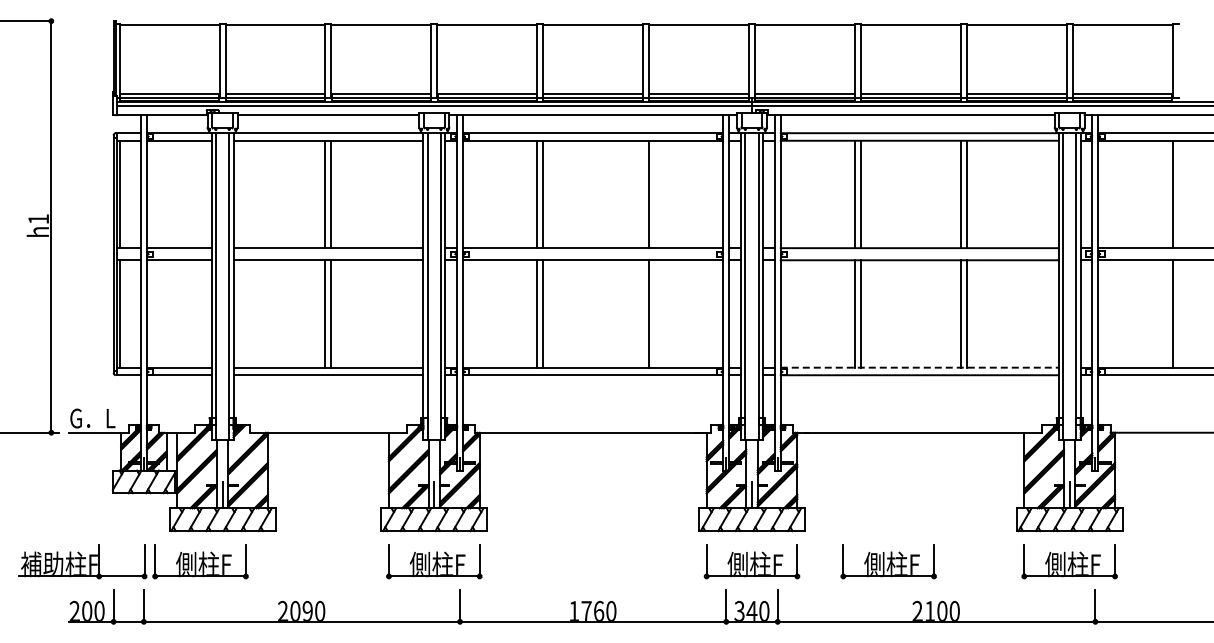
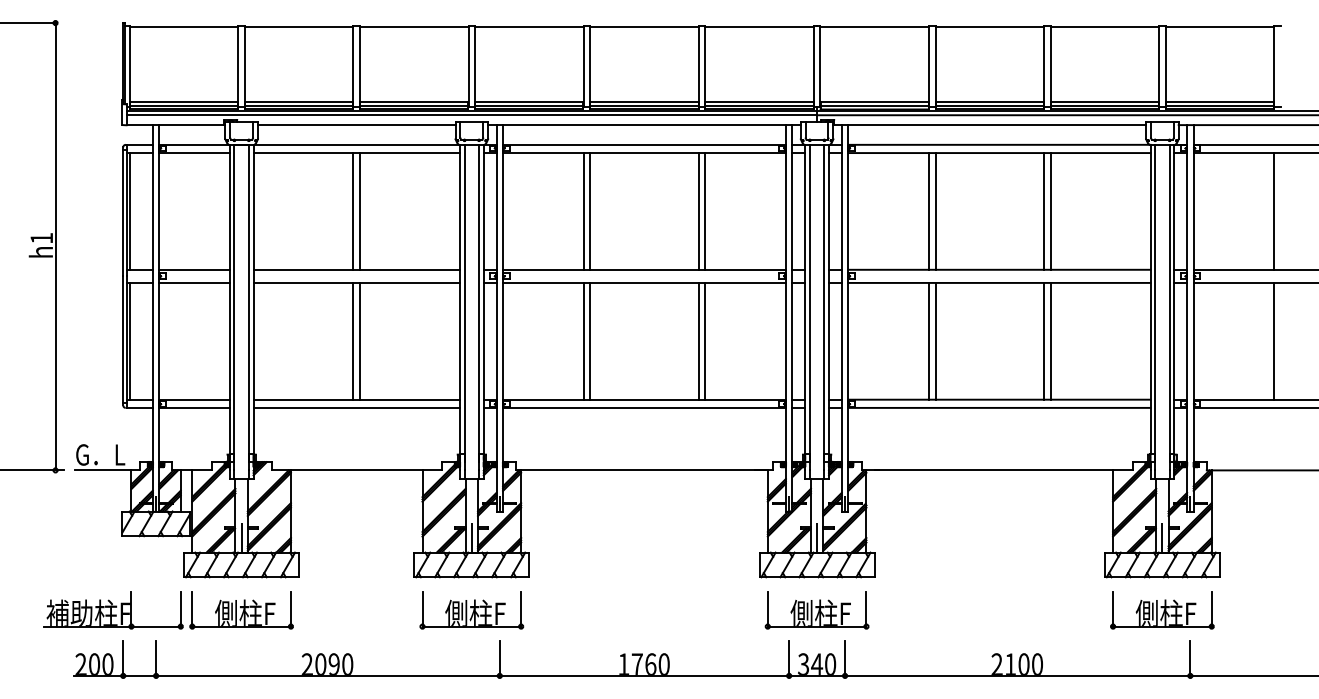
line: (643, 194) -> (699, 211), added
line: (643, 313) -> (699, 340), added
line: (919, 367) -> (999, 399), dashed -> solid
part: (144, 561) -> (180, 610), moved
part: (888, 561) -> (965, 610), removed

